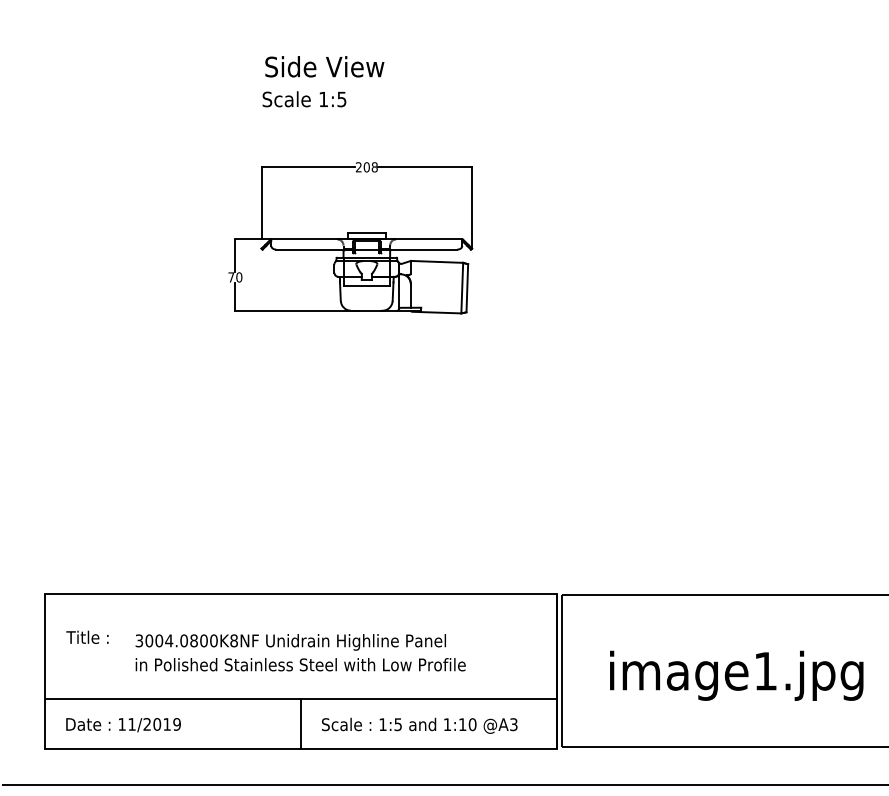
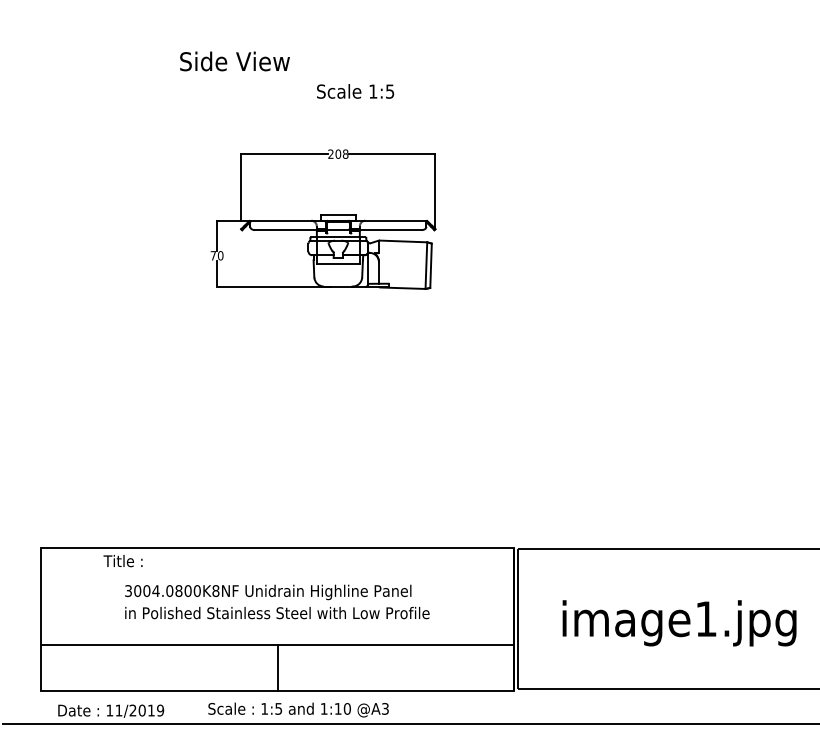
text: (324, 66) -> (234, 61), moved
text: (304, 99) -> (355, 91), moved
text: (87, 636) -> (123, 560), moved
text: (123, 725) -> (111, 711), moved
text: (419, 725) -> (298, 709), moved

